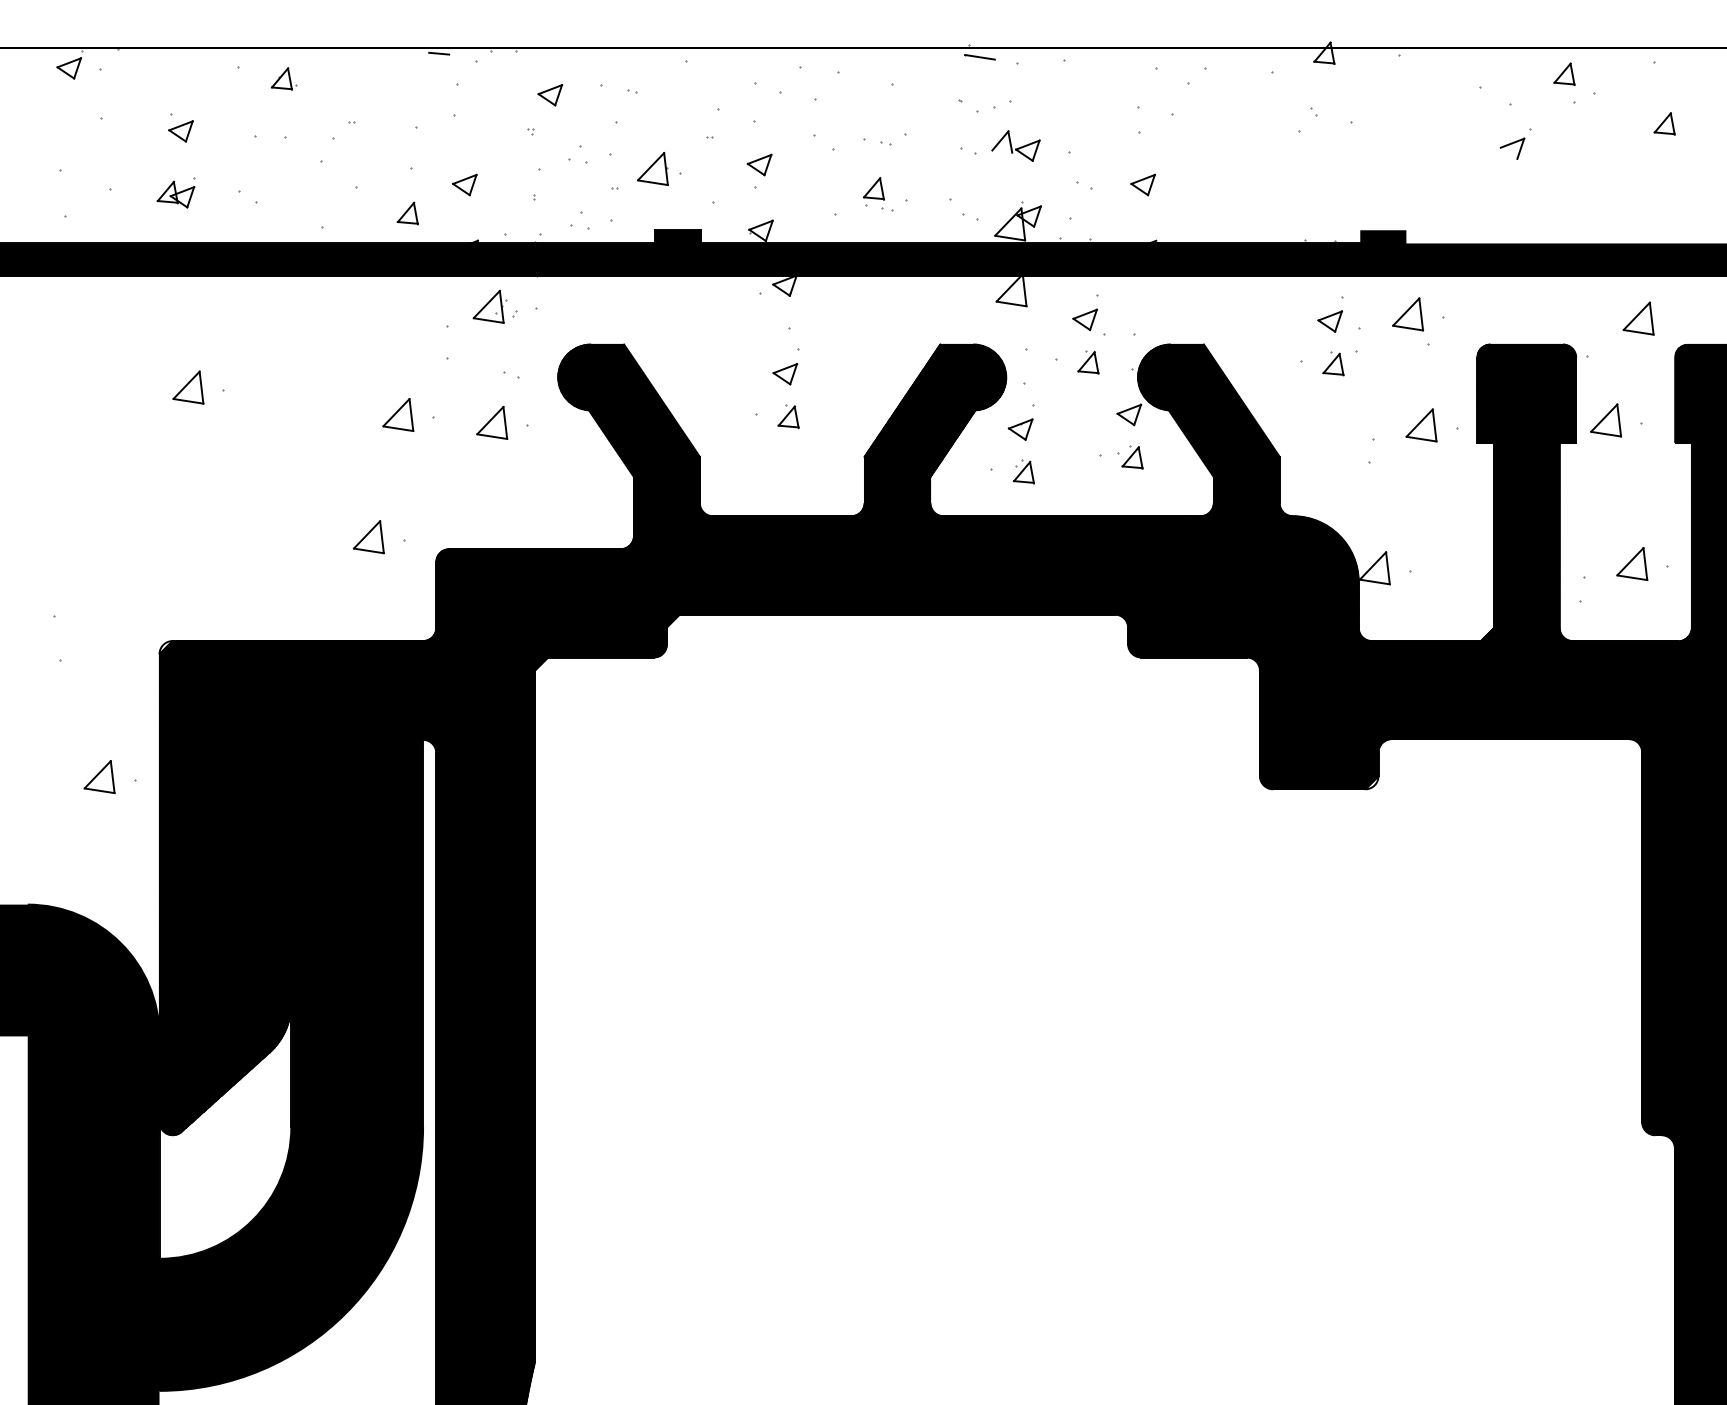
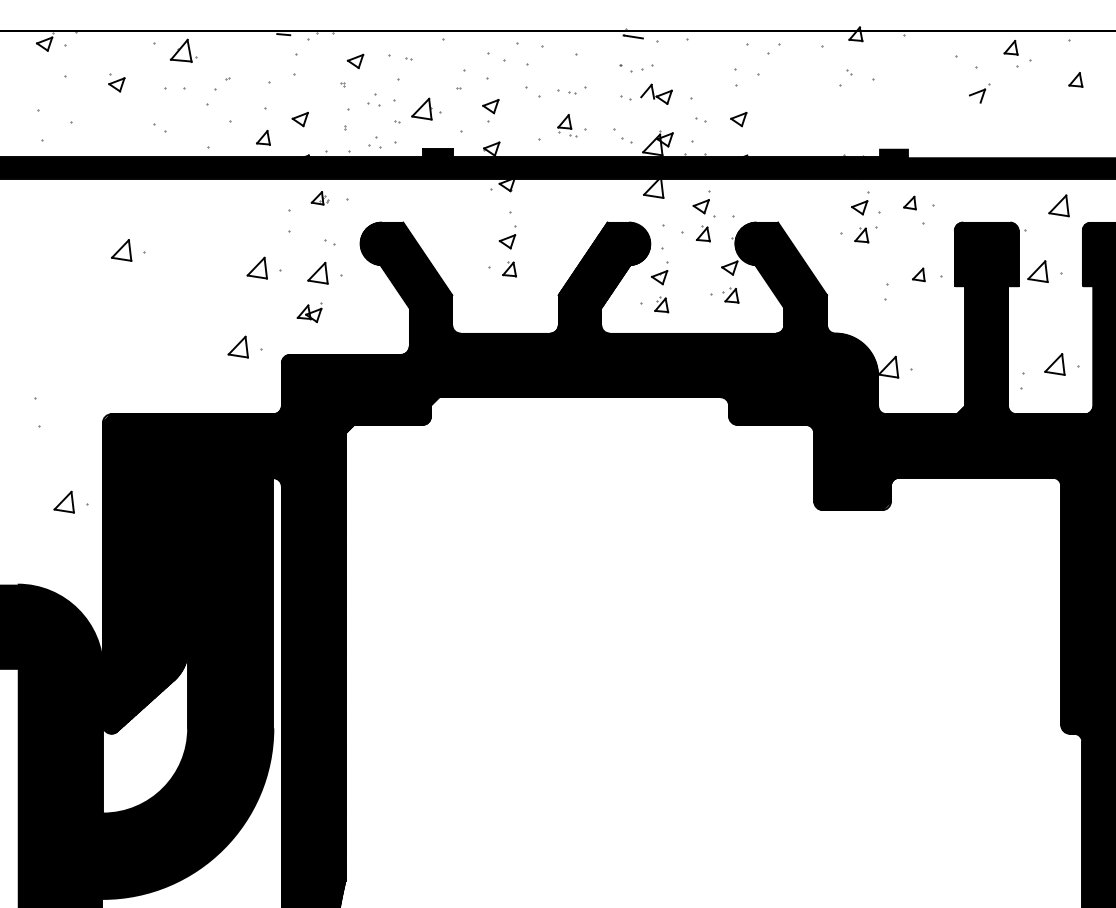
part: (284, 78) -> (183, 50), size x1.6
part: (175, 192) -> (309, 312), moved
part: (496, 307) -> (320, 198), size x0.6
part: (1407, 313) -> (909, 202), size x0.6
part: (1421, 424) -> (918, 274), size x0.6

